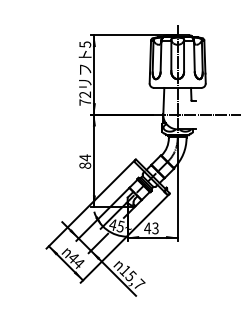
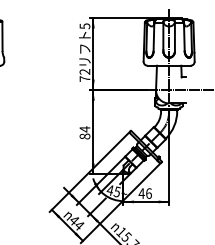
text: (155, 228) -> (148, 193), 43 -> 46

